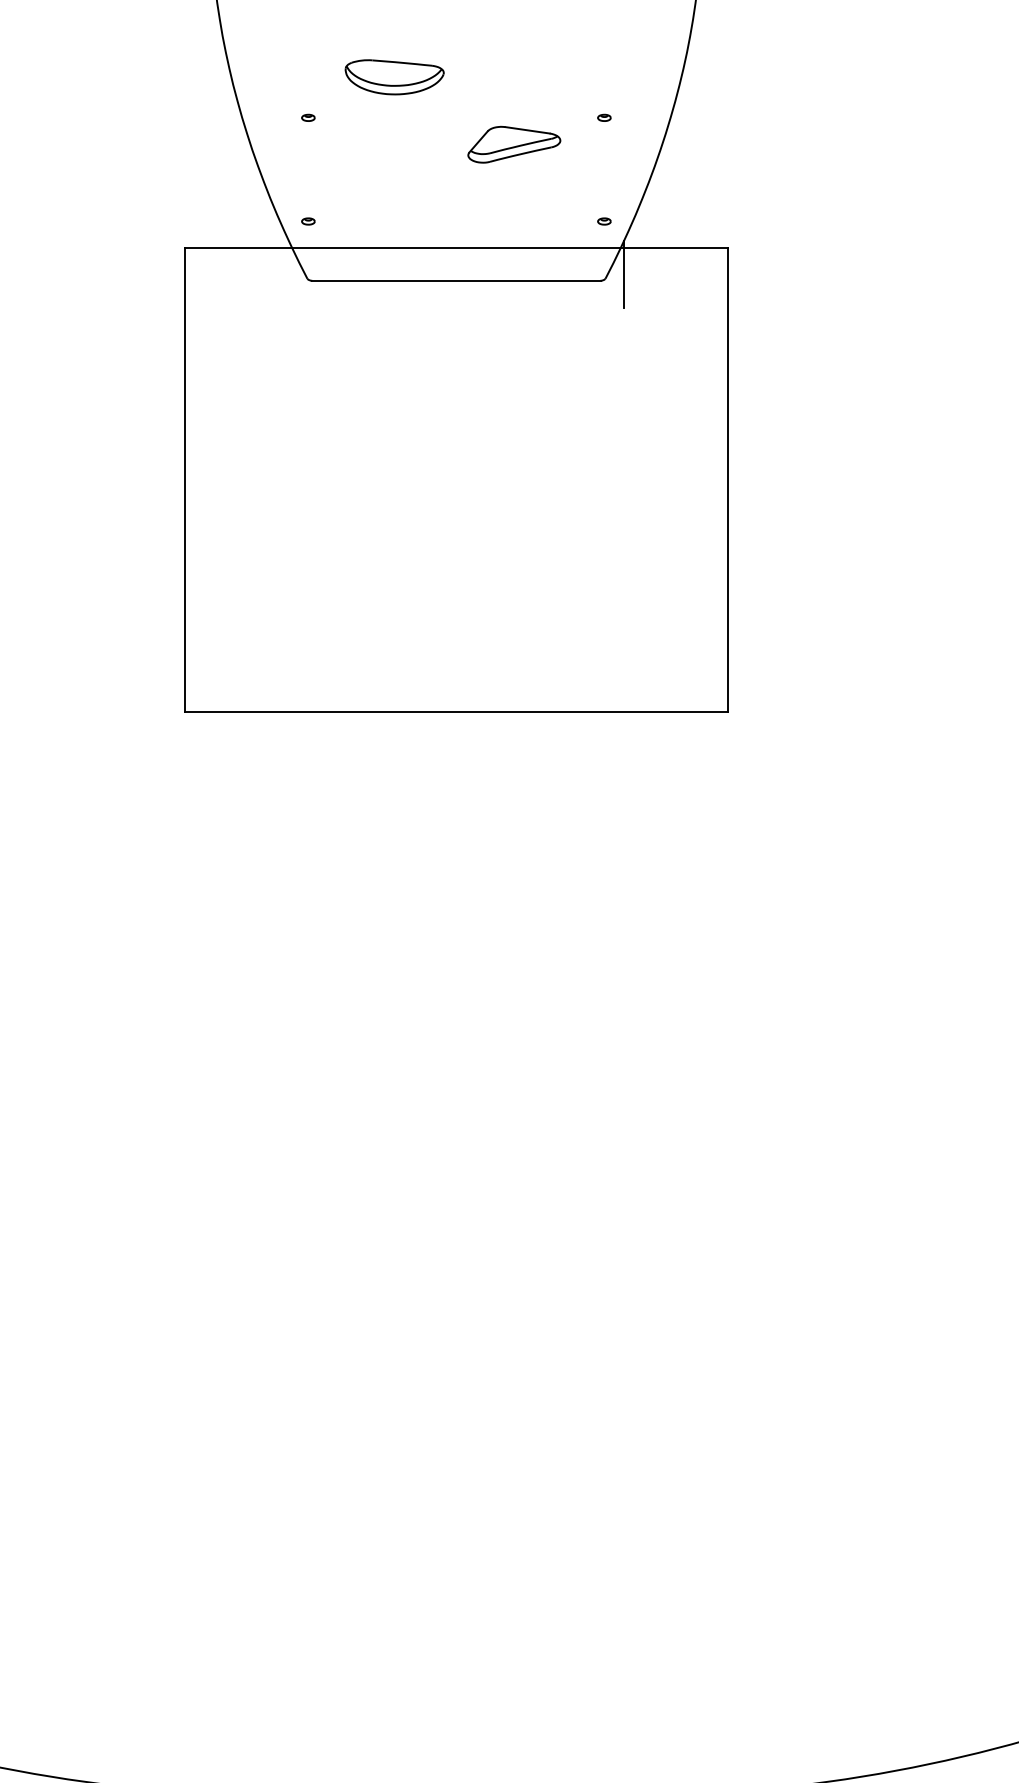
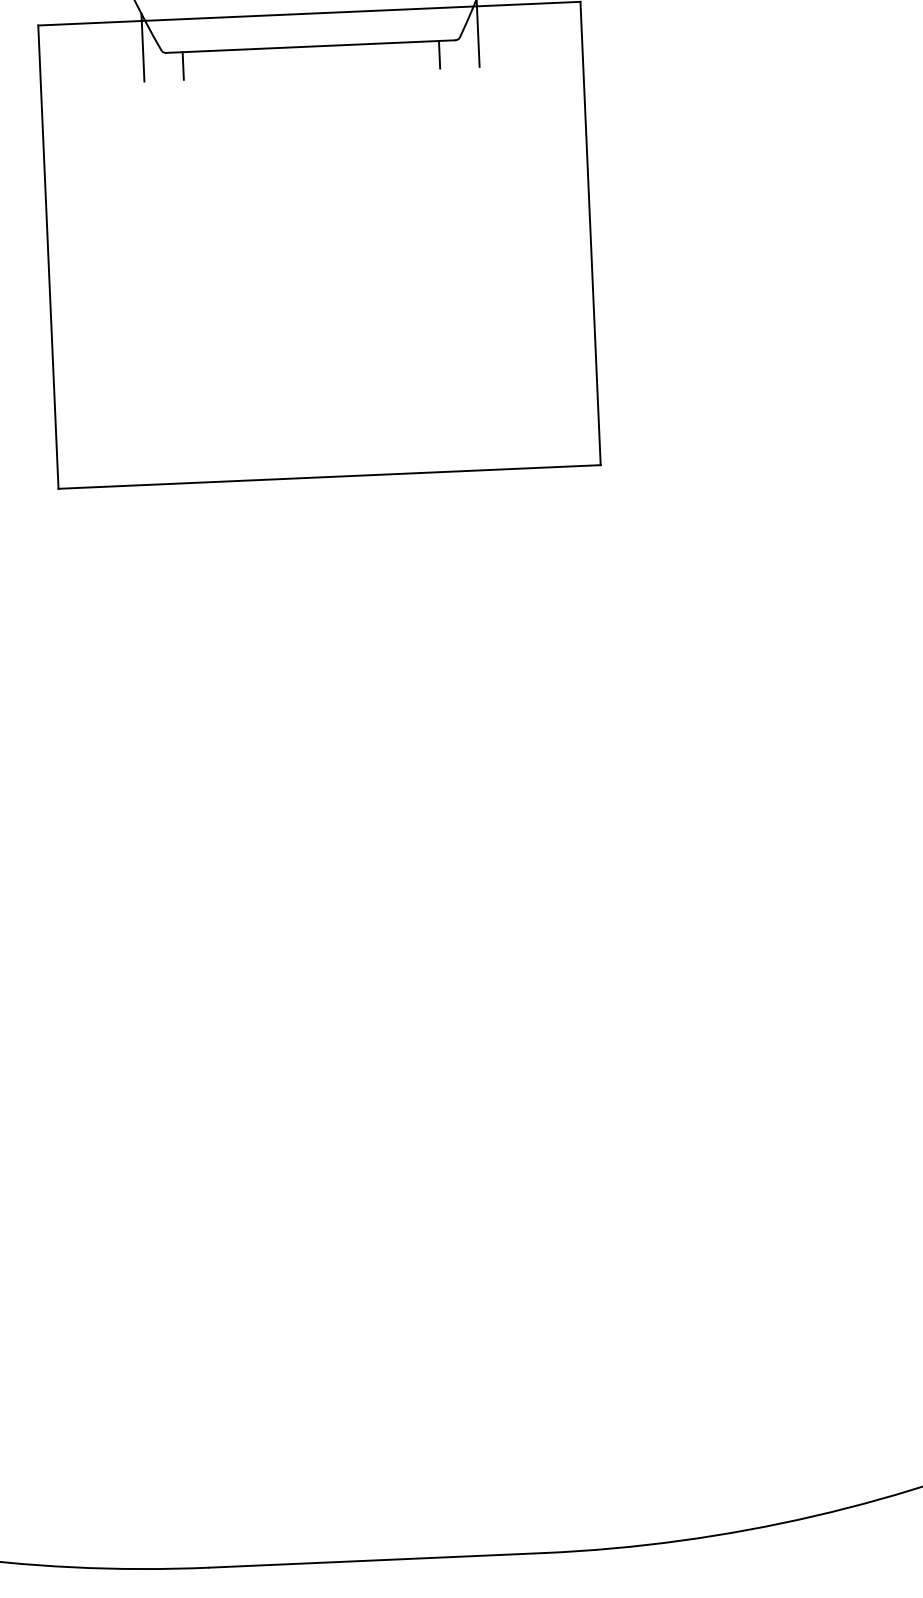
line: (288, 274) -> (142, 47), added
line: (328, 294) -> (183, 65), added
line: (584, 294) -> (439, 54), added

